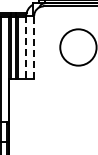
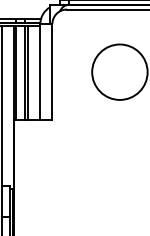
line: (26, 47) -> (40, 72), dashed -> solid
line: (34, 47) -> (52, 72), dashed -> solid

